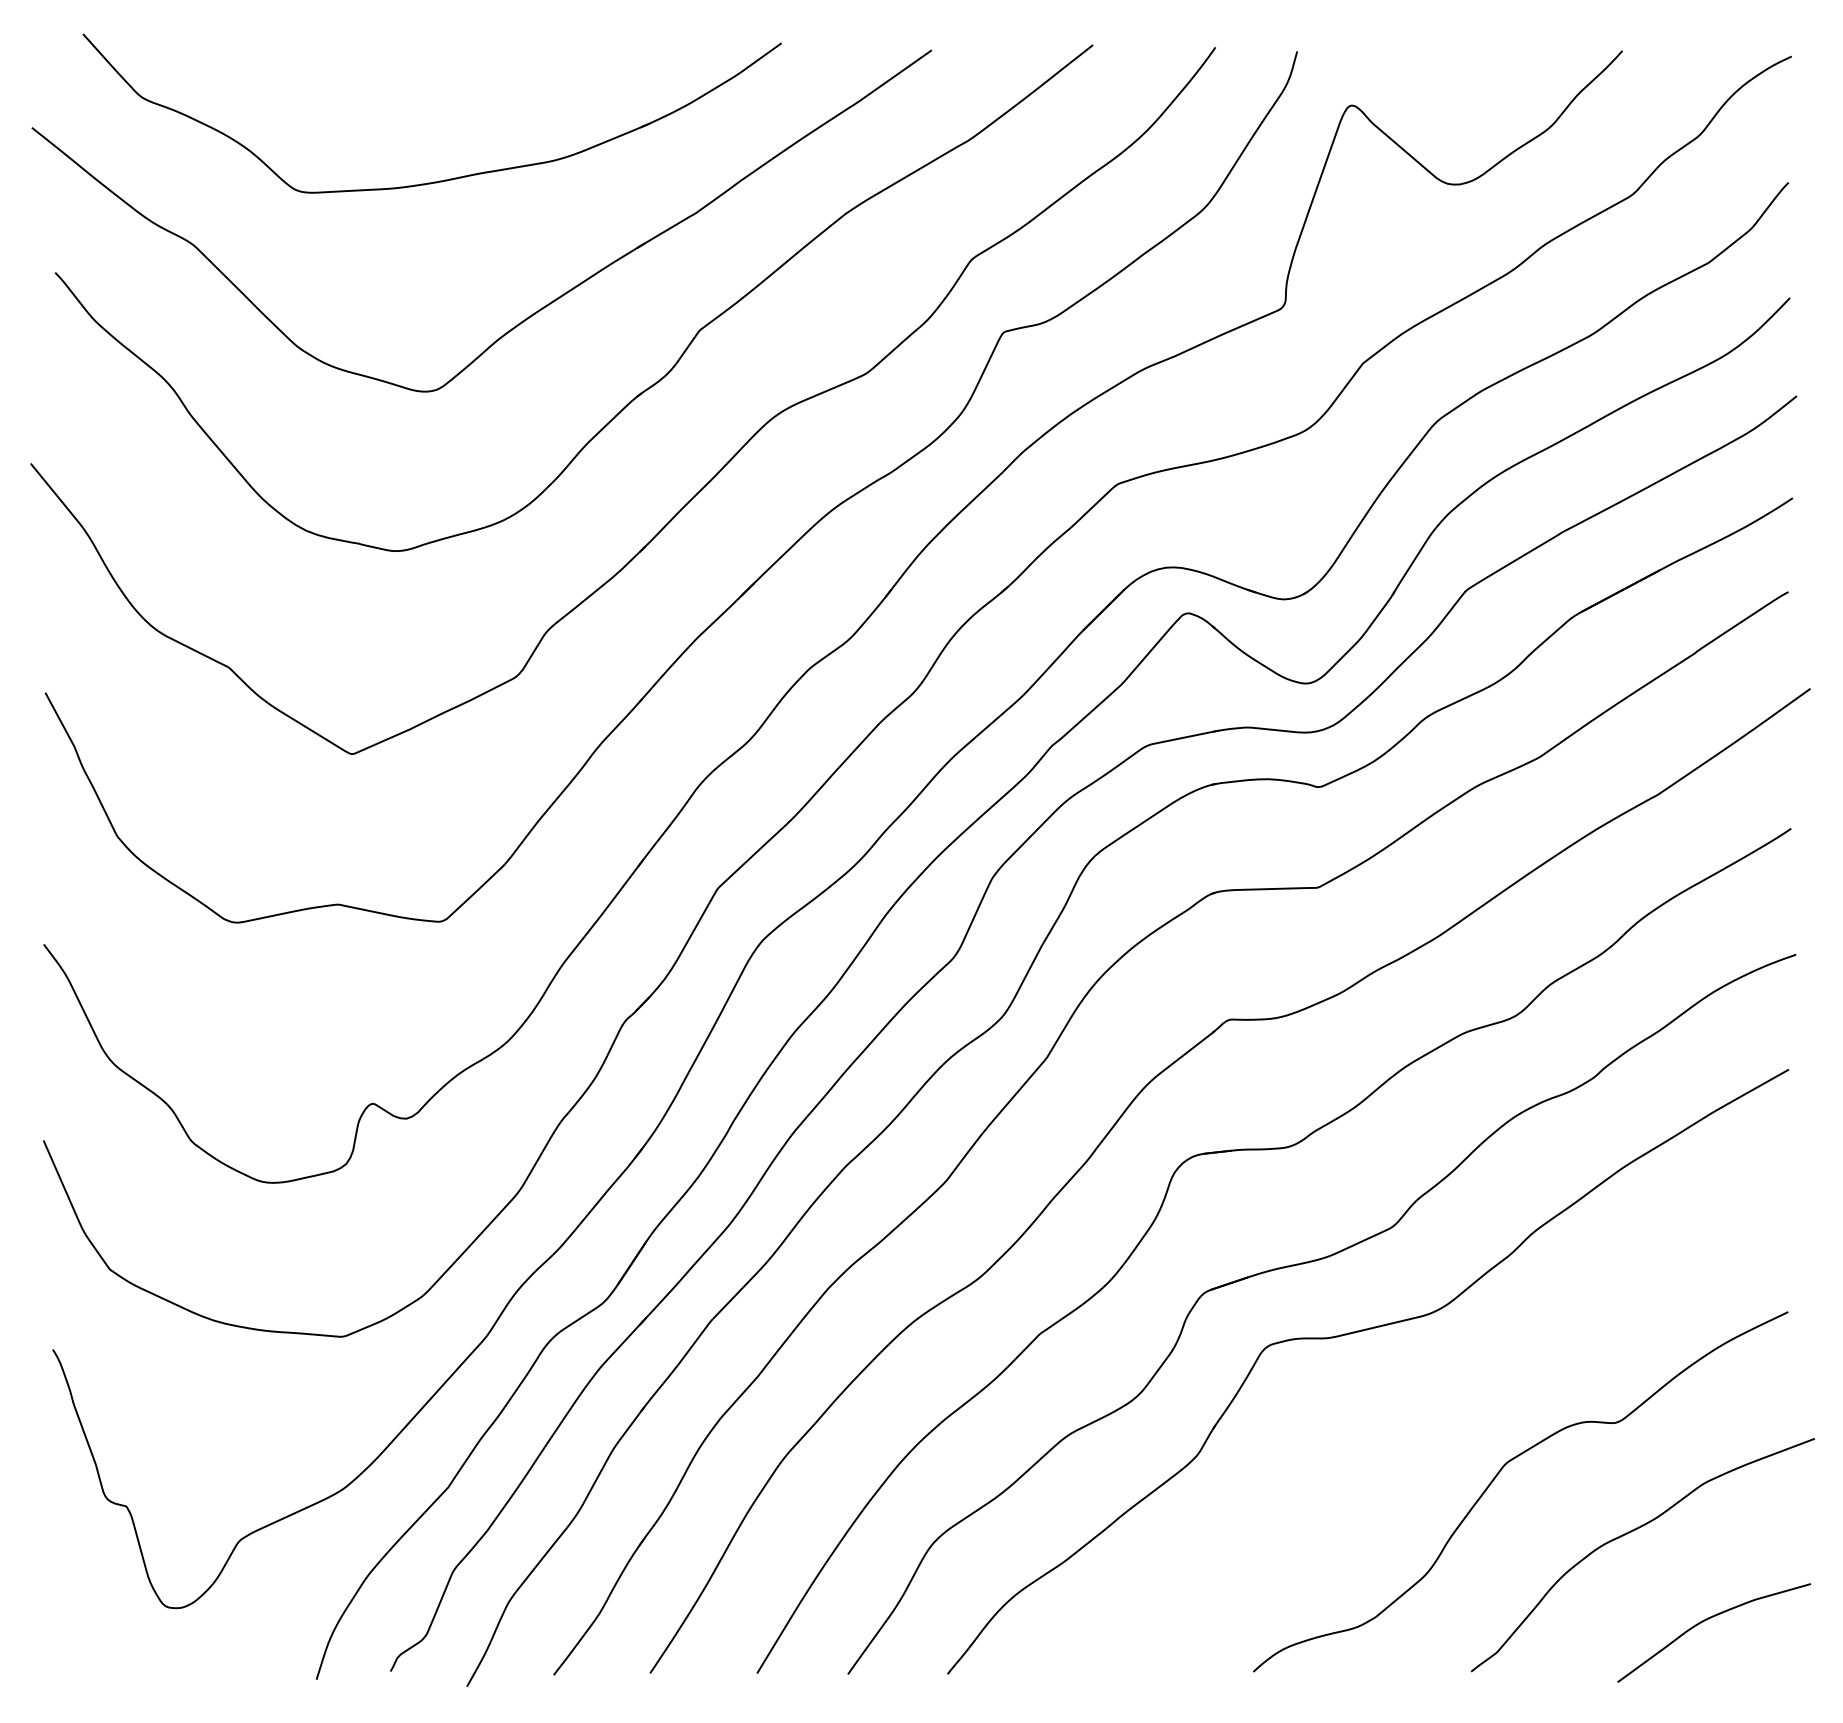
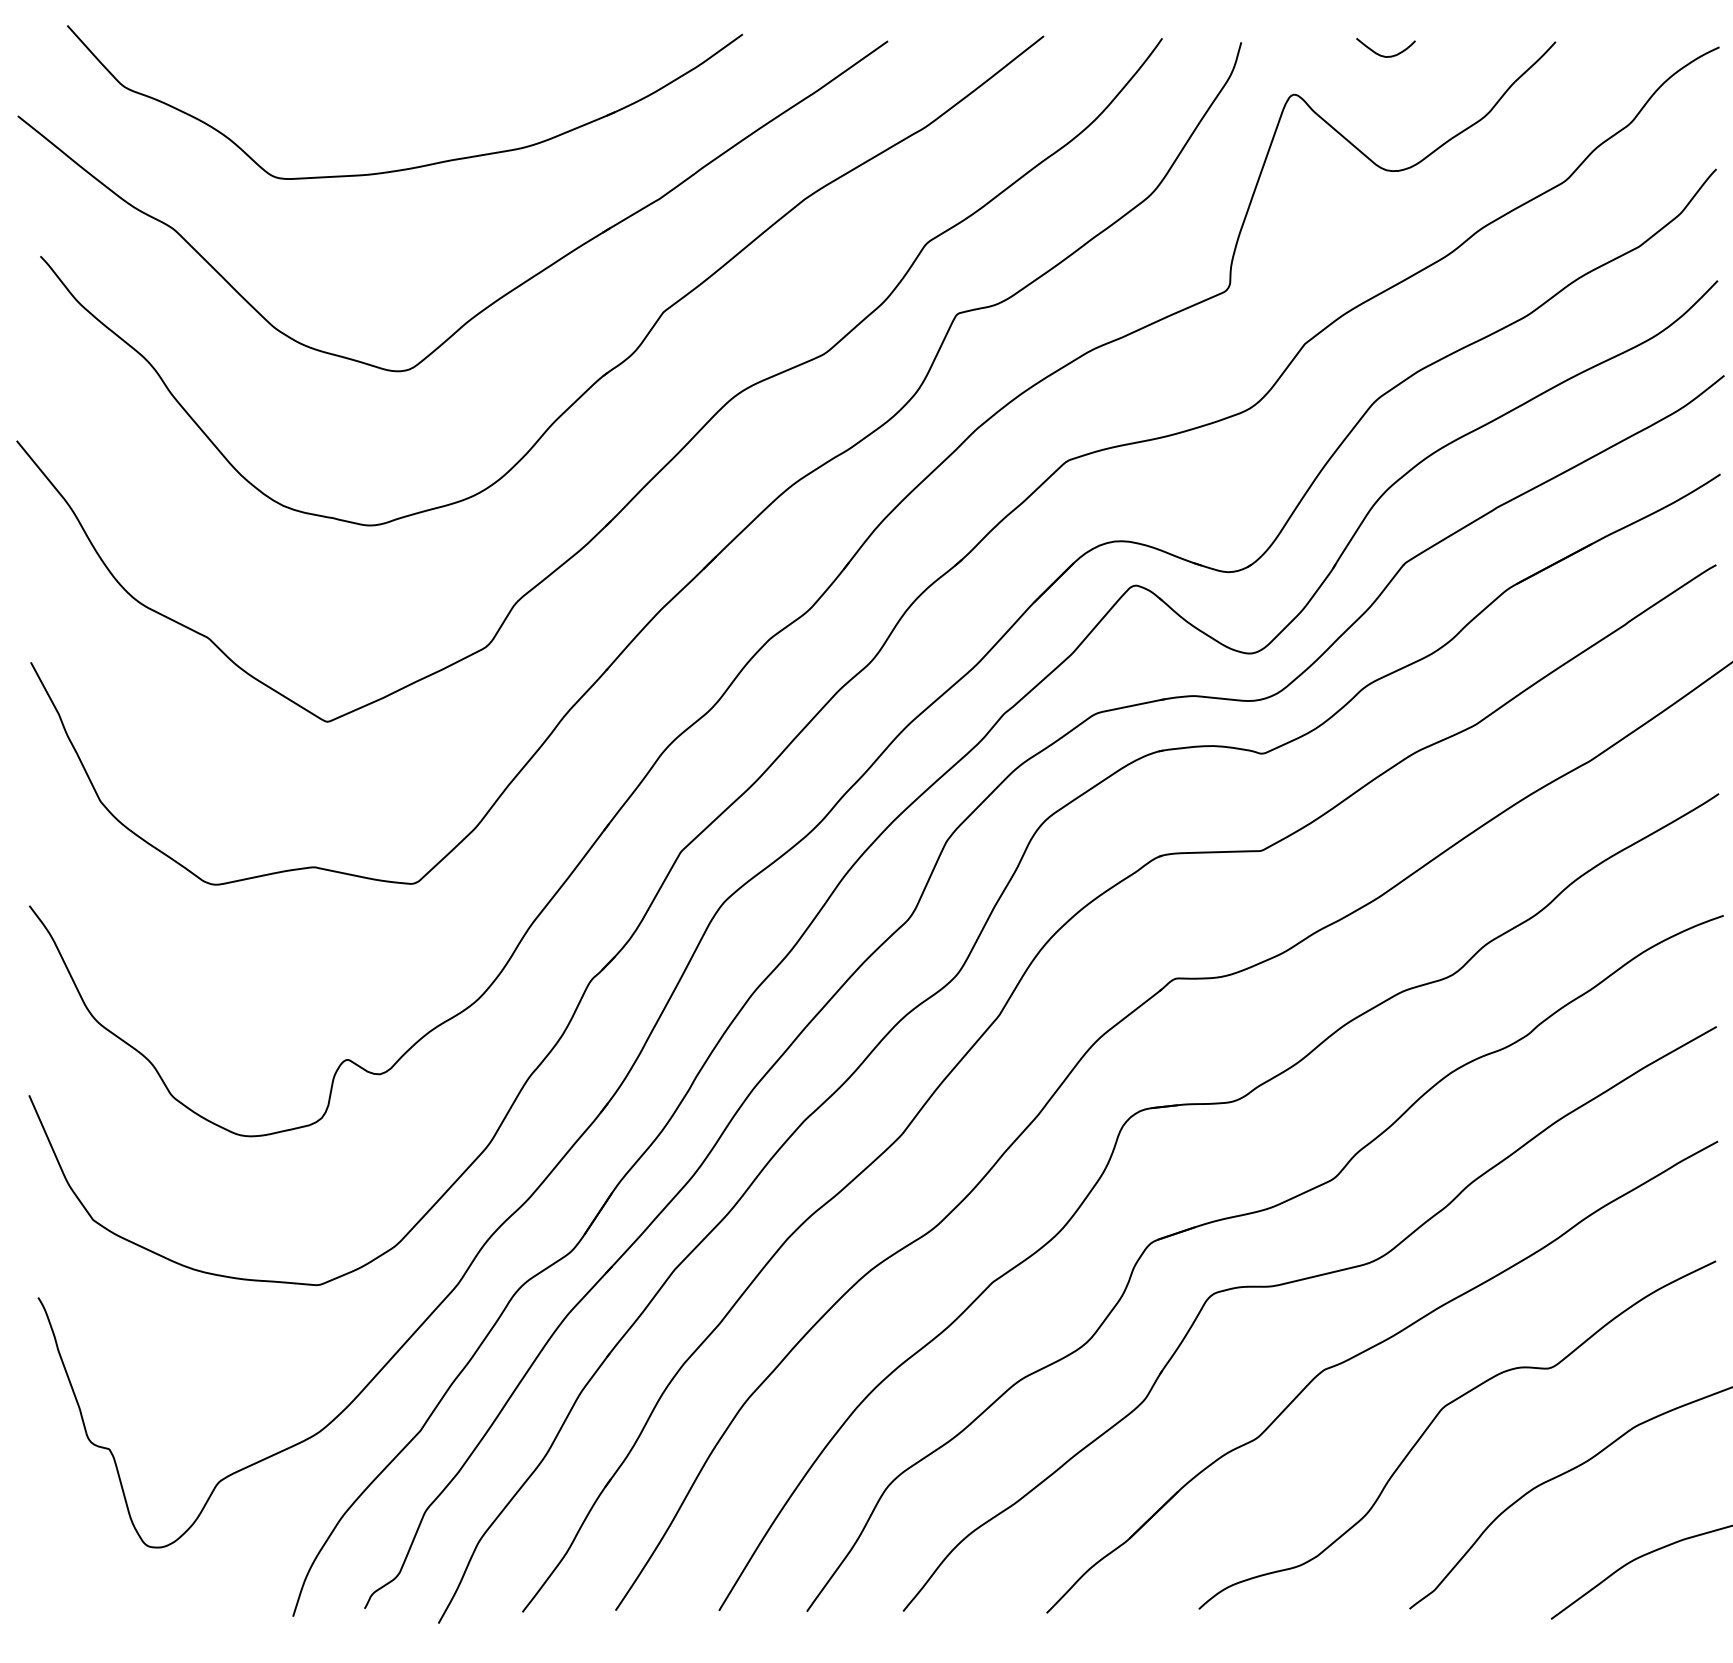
curve: (1443, 64) -> (1382, 54), added
part: (1428, 1404) -> (1368, 1350), added

